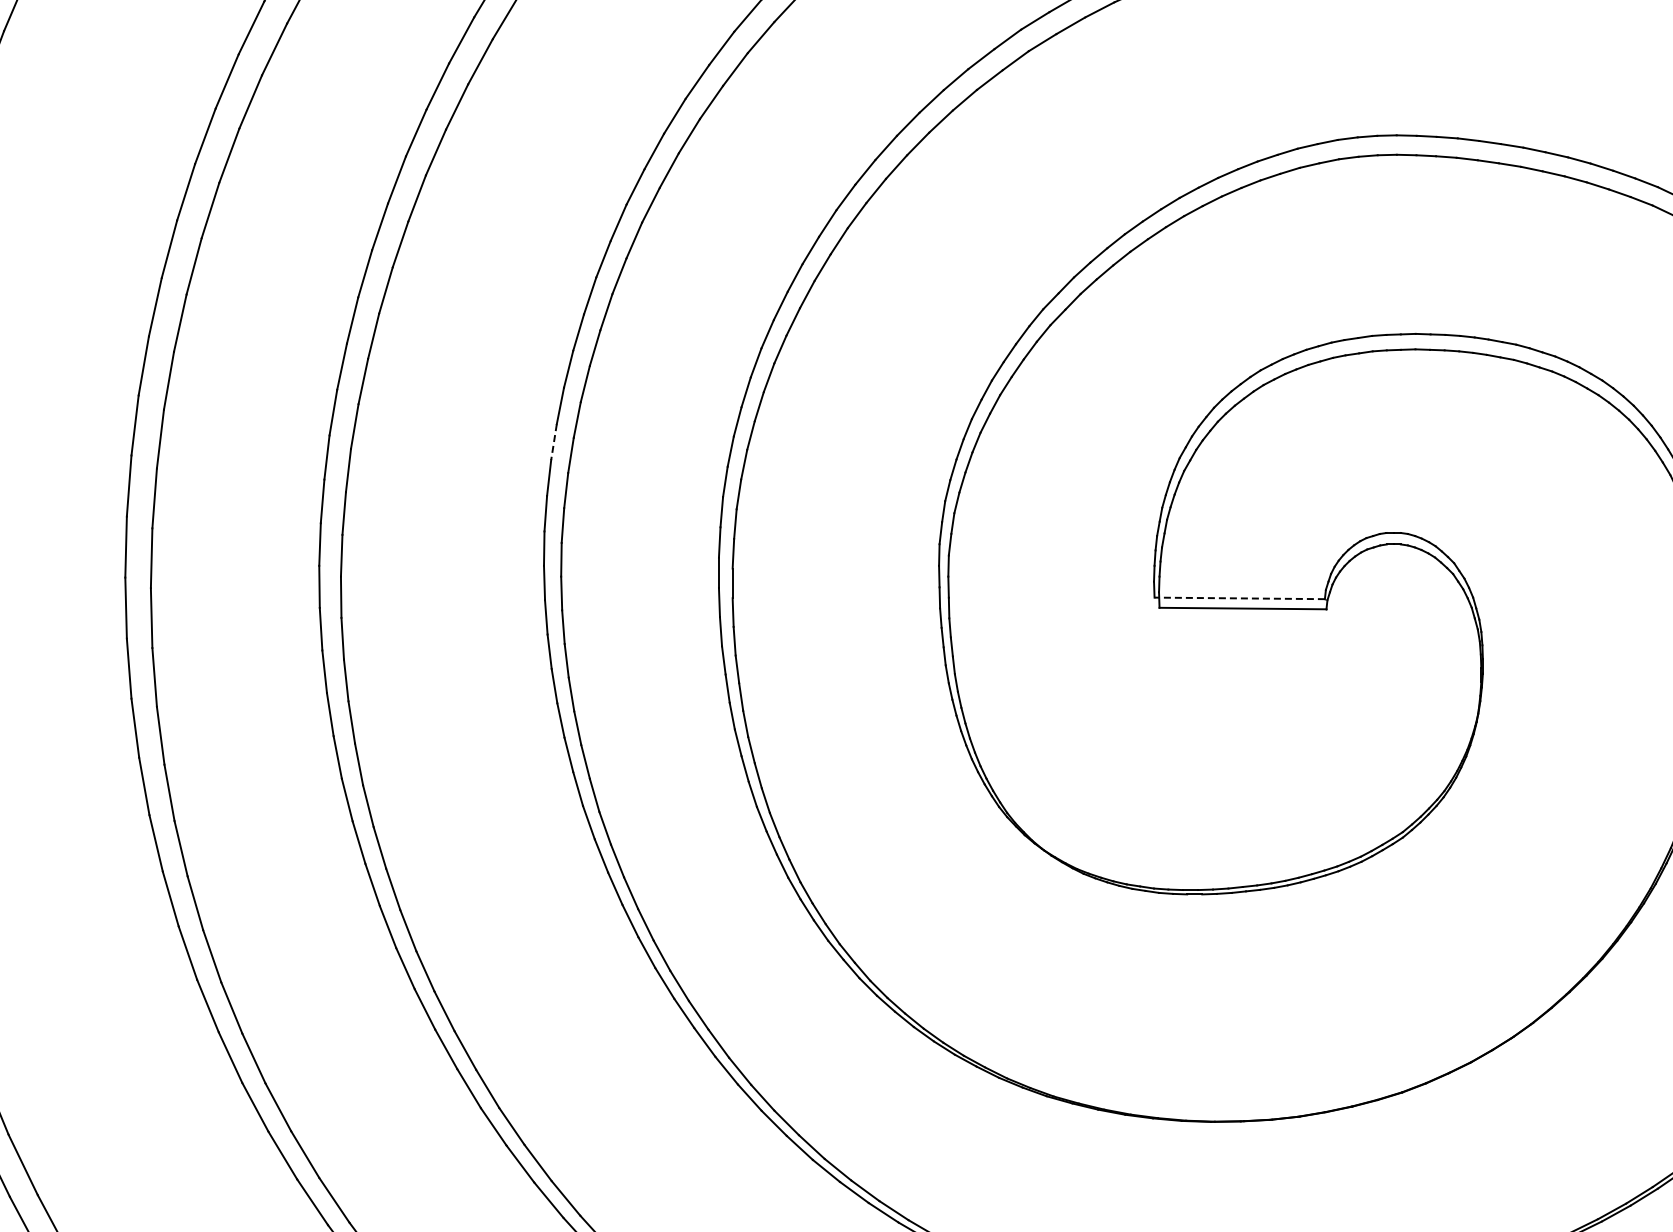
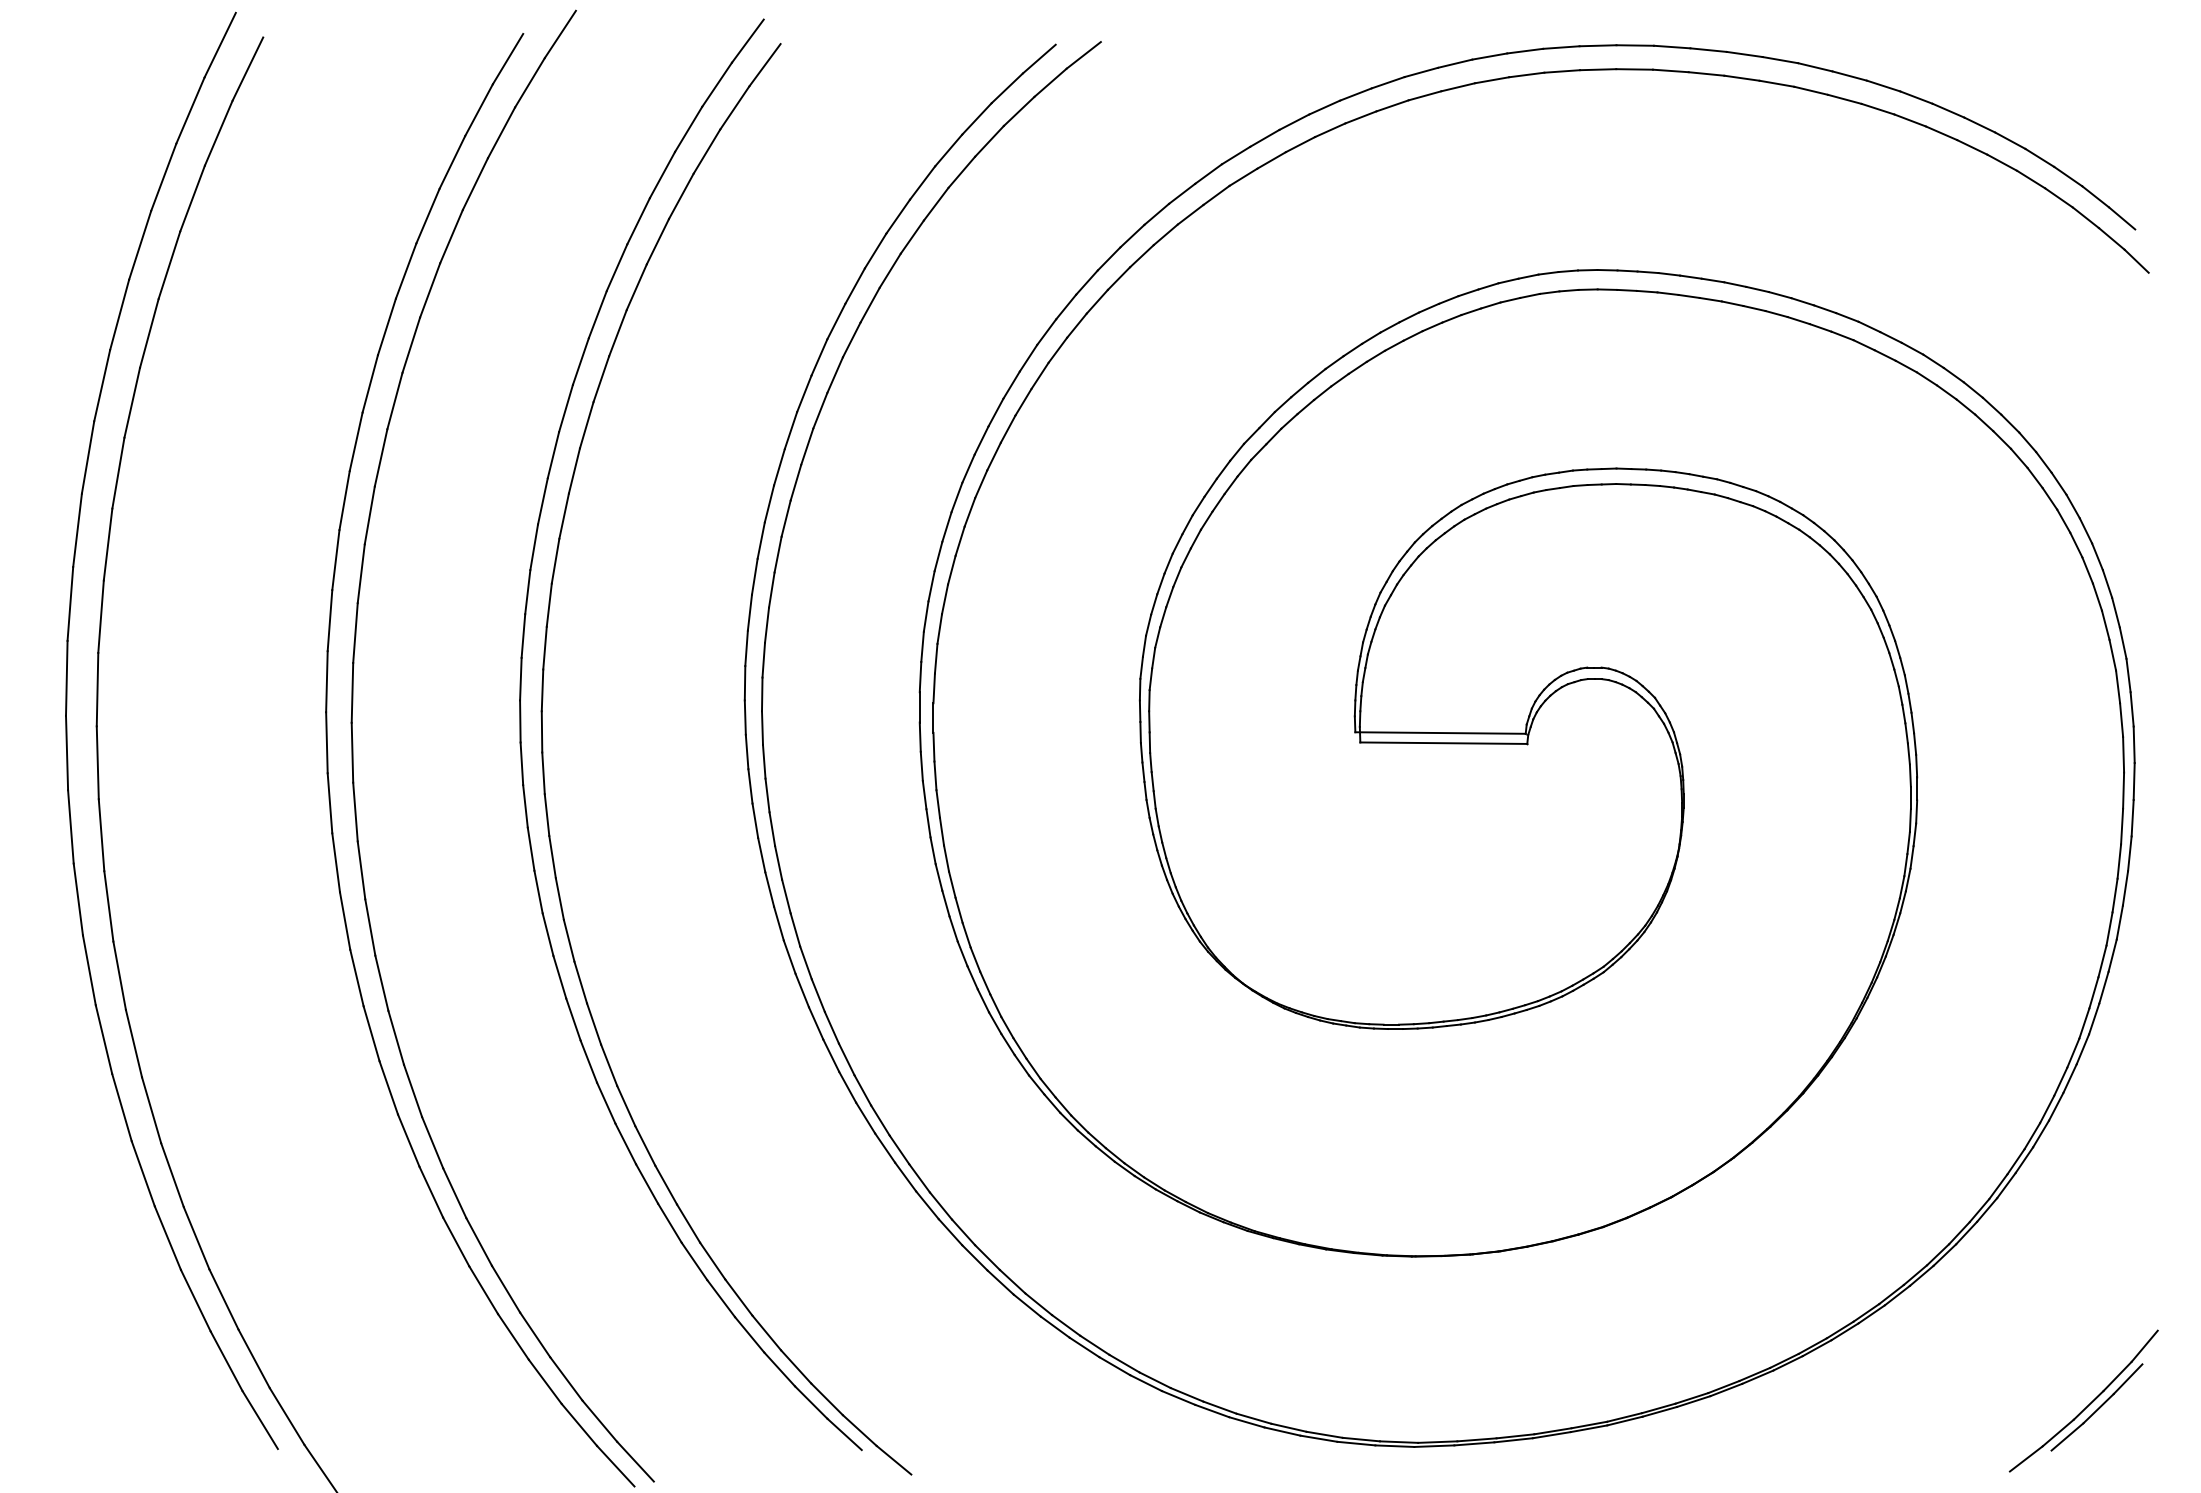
line: (553, 442) -> (754, 577), dashed -> solid
line: (1239, 598) -> (1440, 733), dashed -> solid

